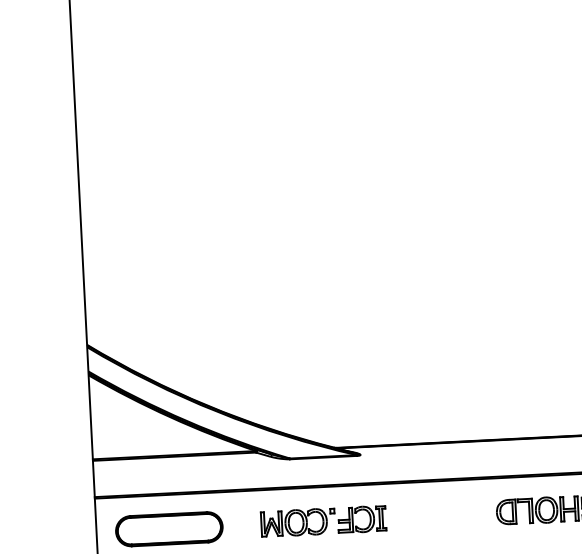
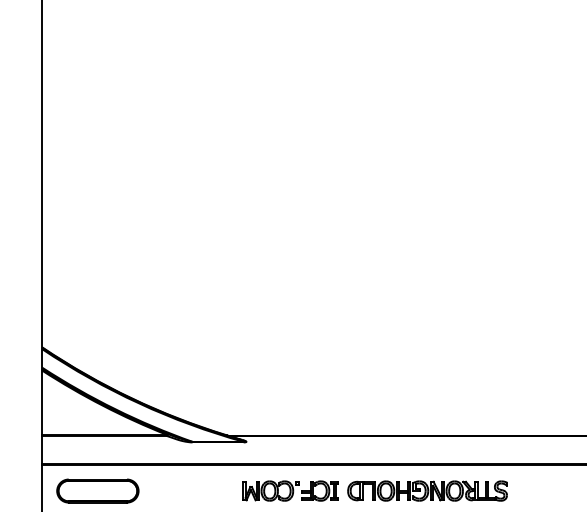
part: (323, 520) -> (290, 490), moved

